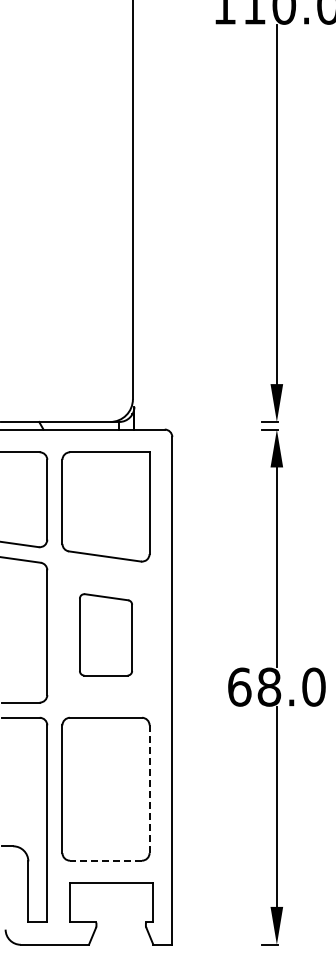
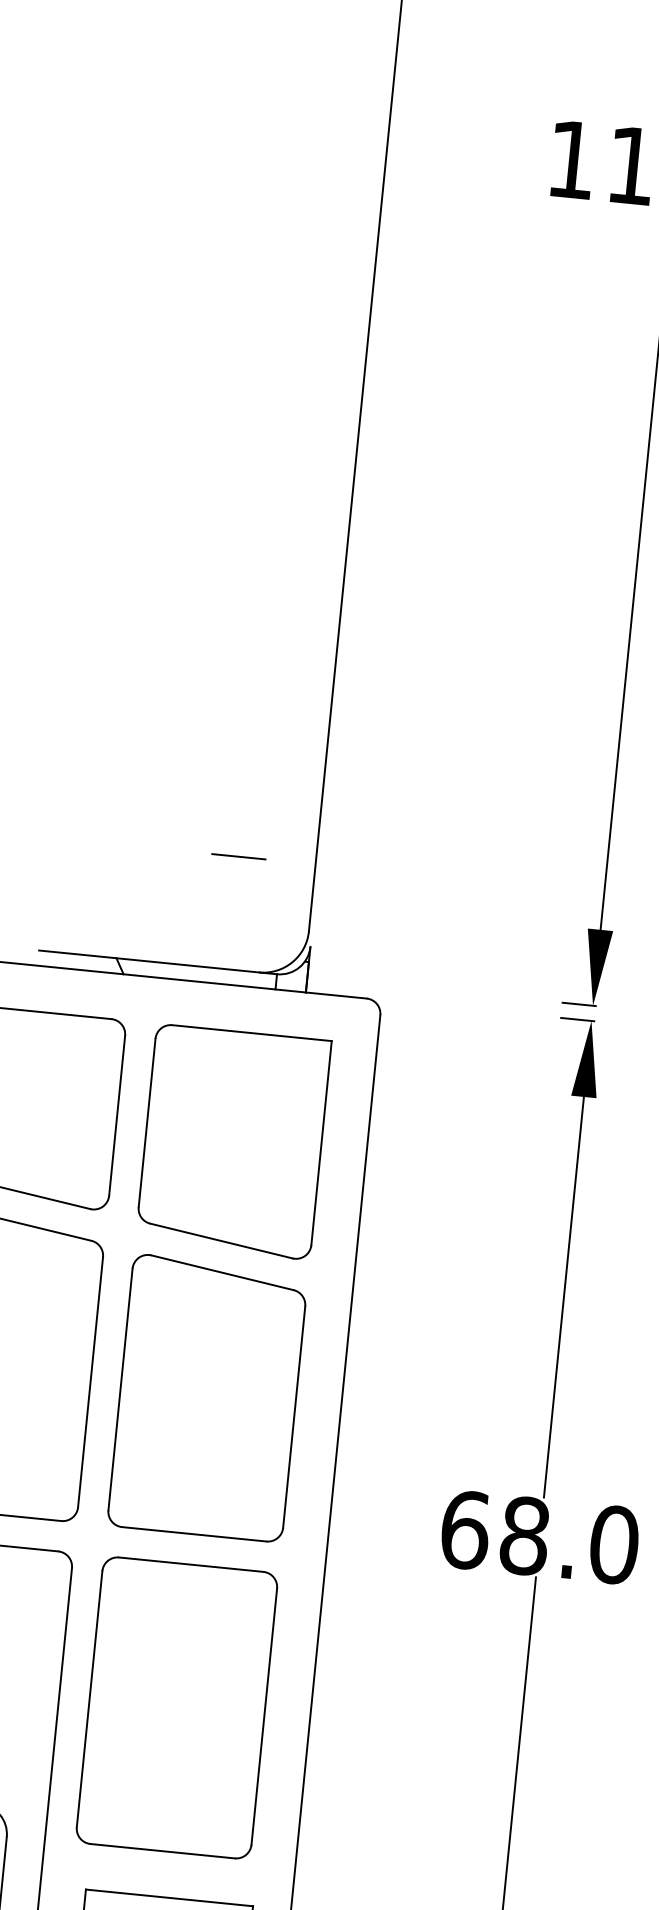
line: (94, 365) -> (238, 856), added
part: (105, 634) -> (206, 1397), size x1.67
line: (149, 789) -> (264, 1717), dashed -> solid
line: (106, 860) -> (163, 1850), dashed -> solid

